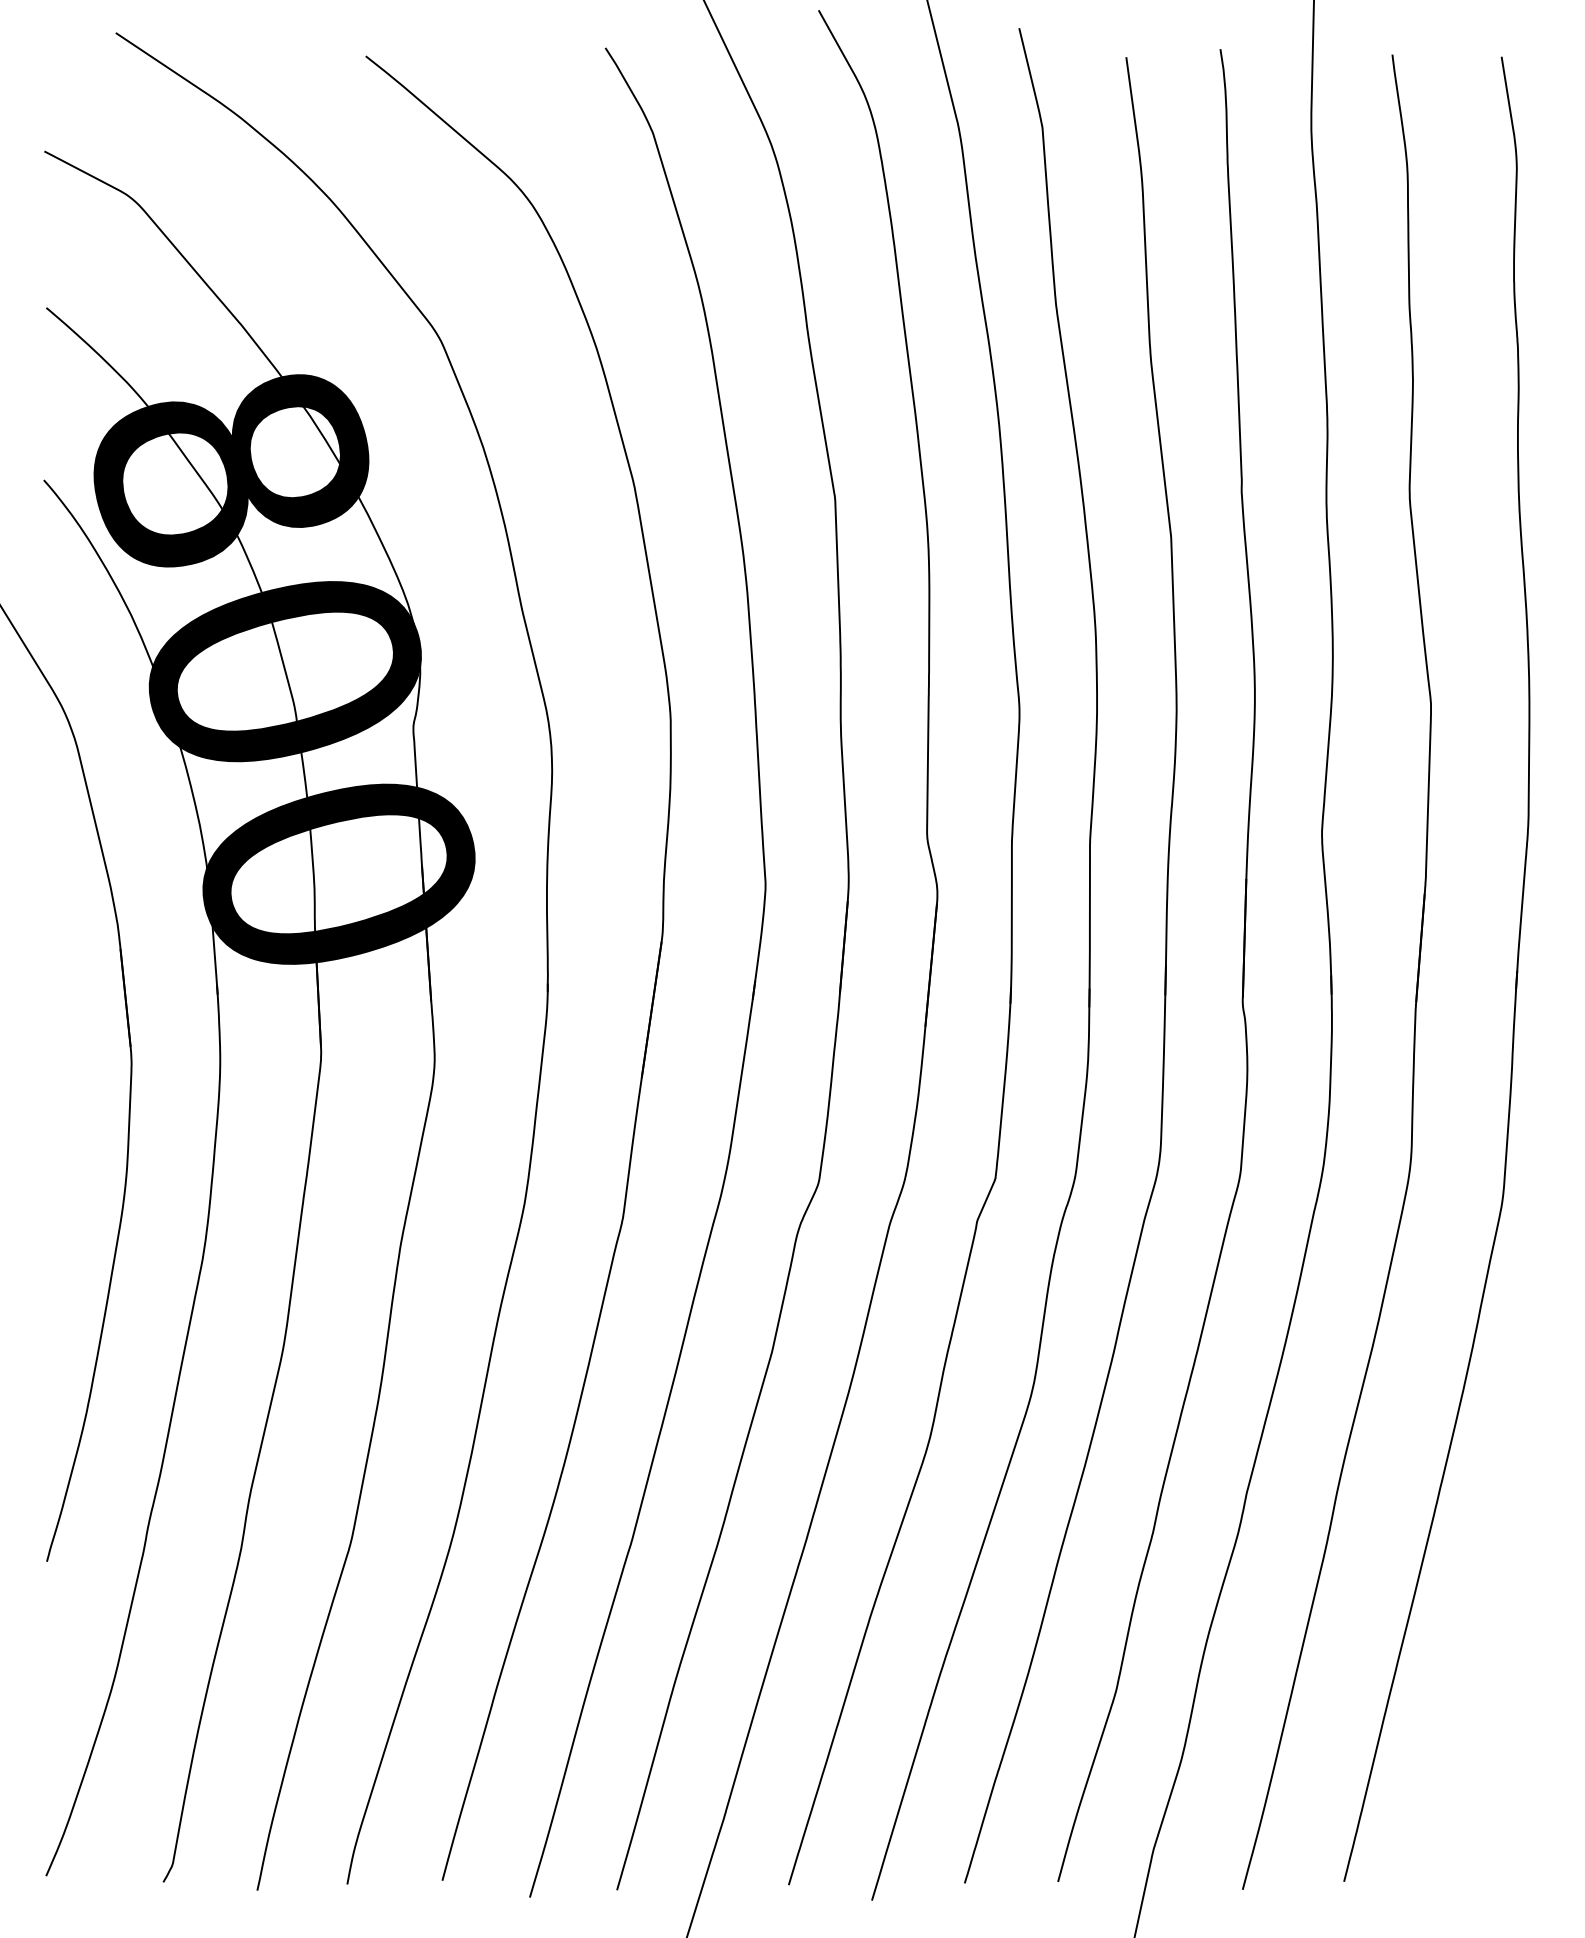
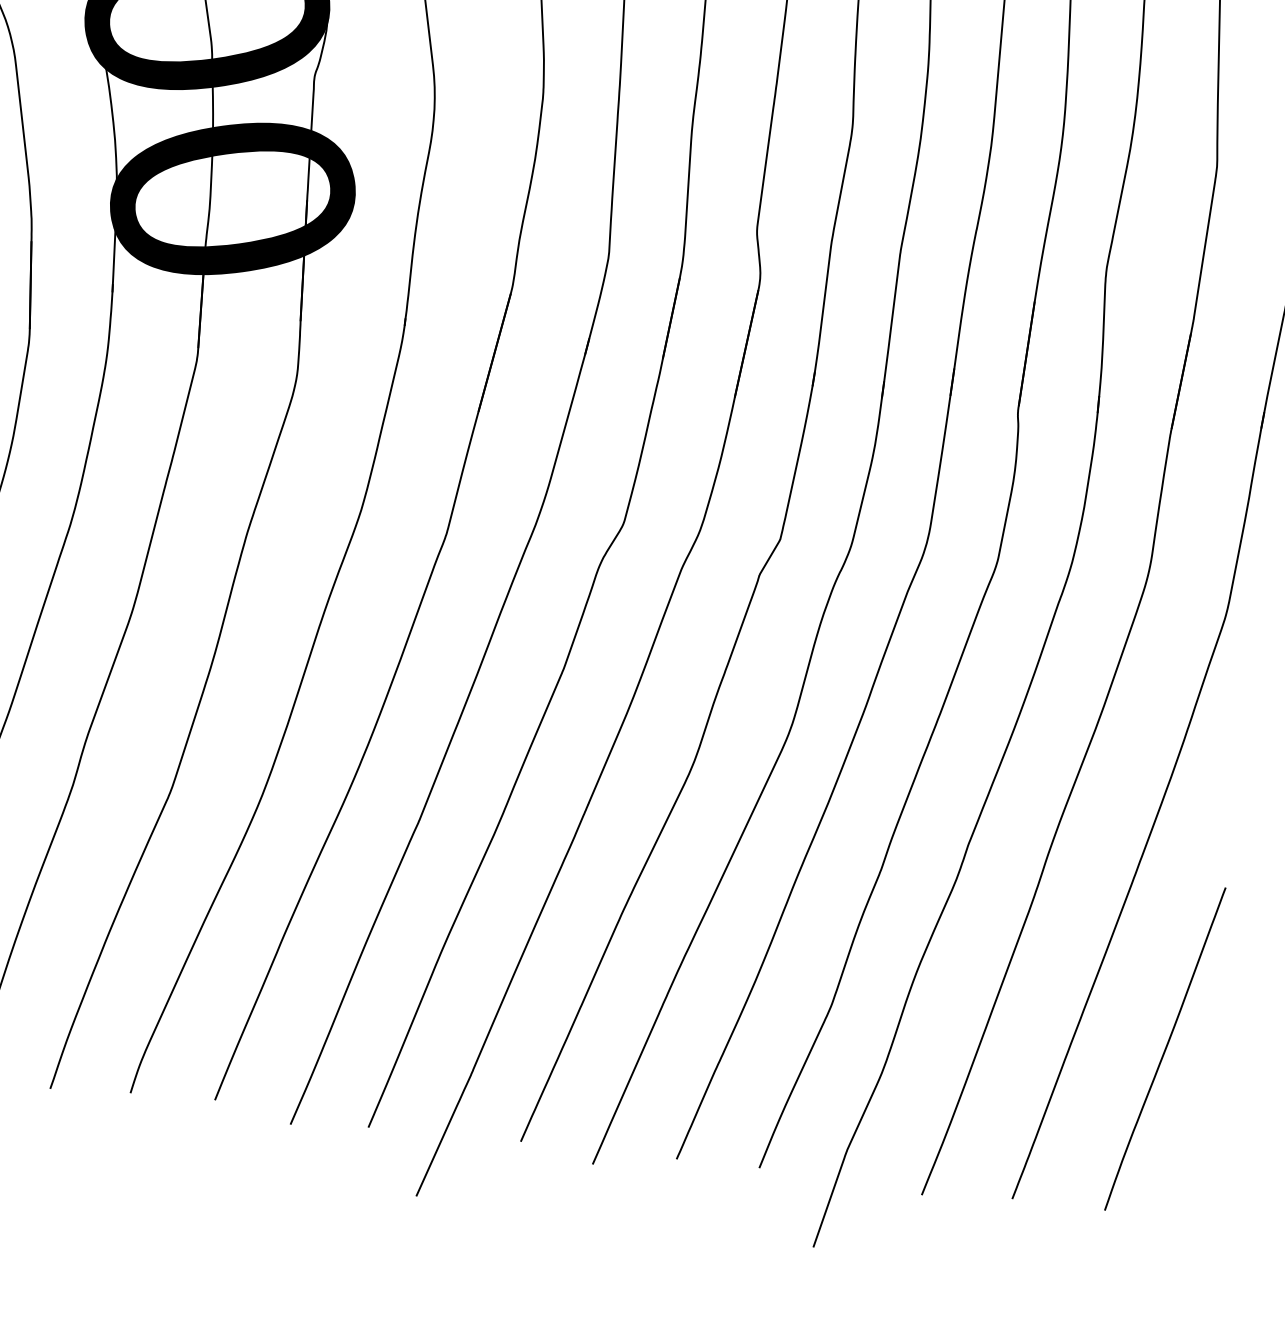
curve: (1493, 1693) -> (1164, 1048), added

